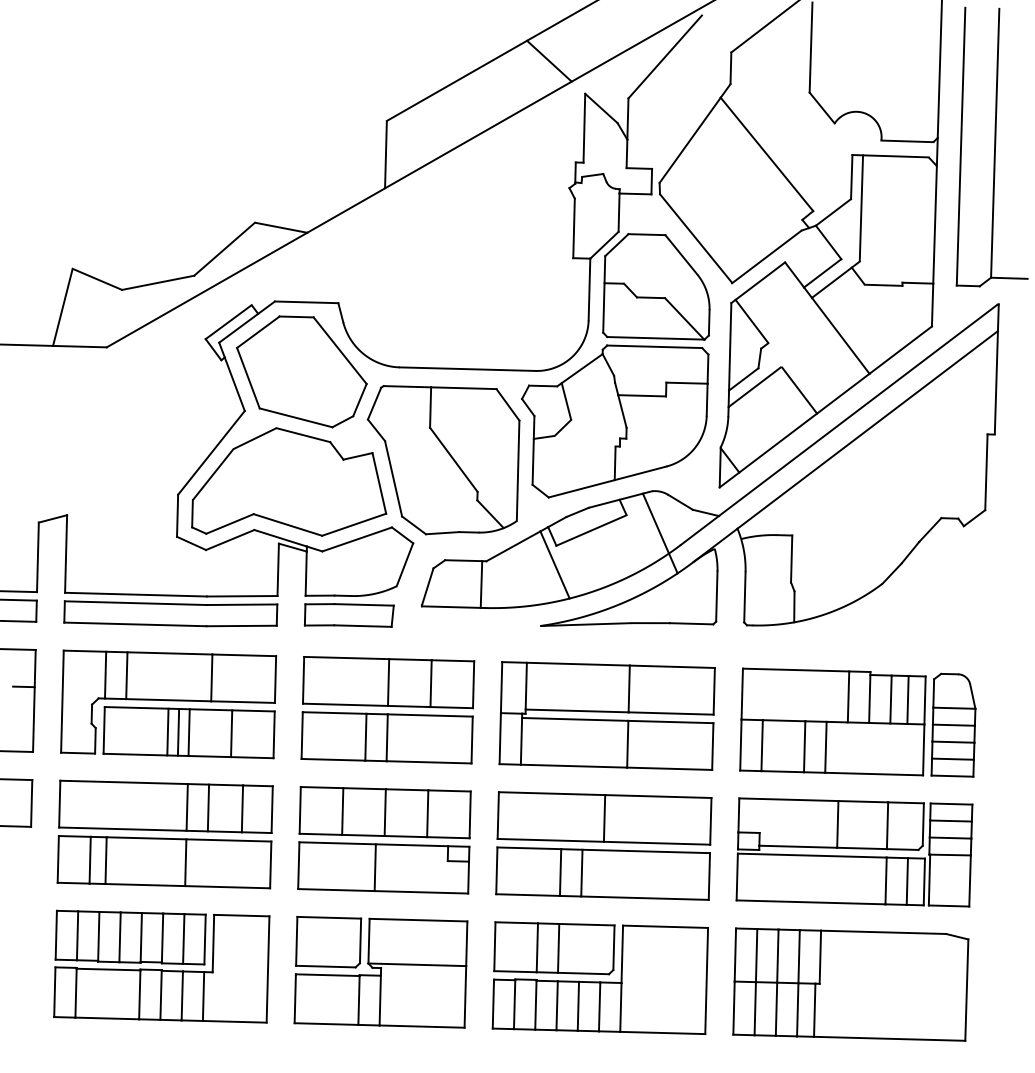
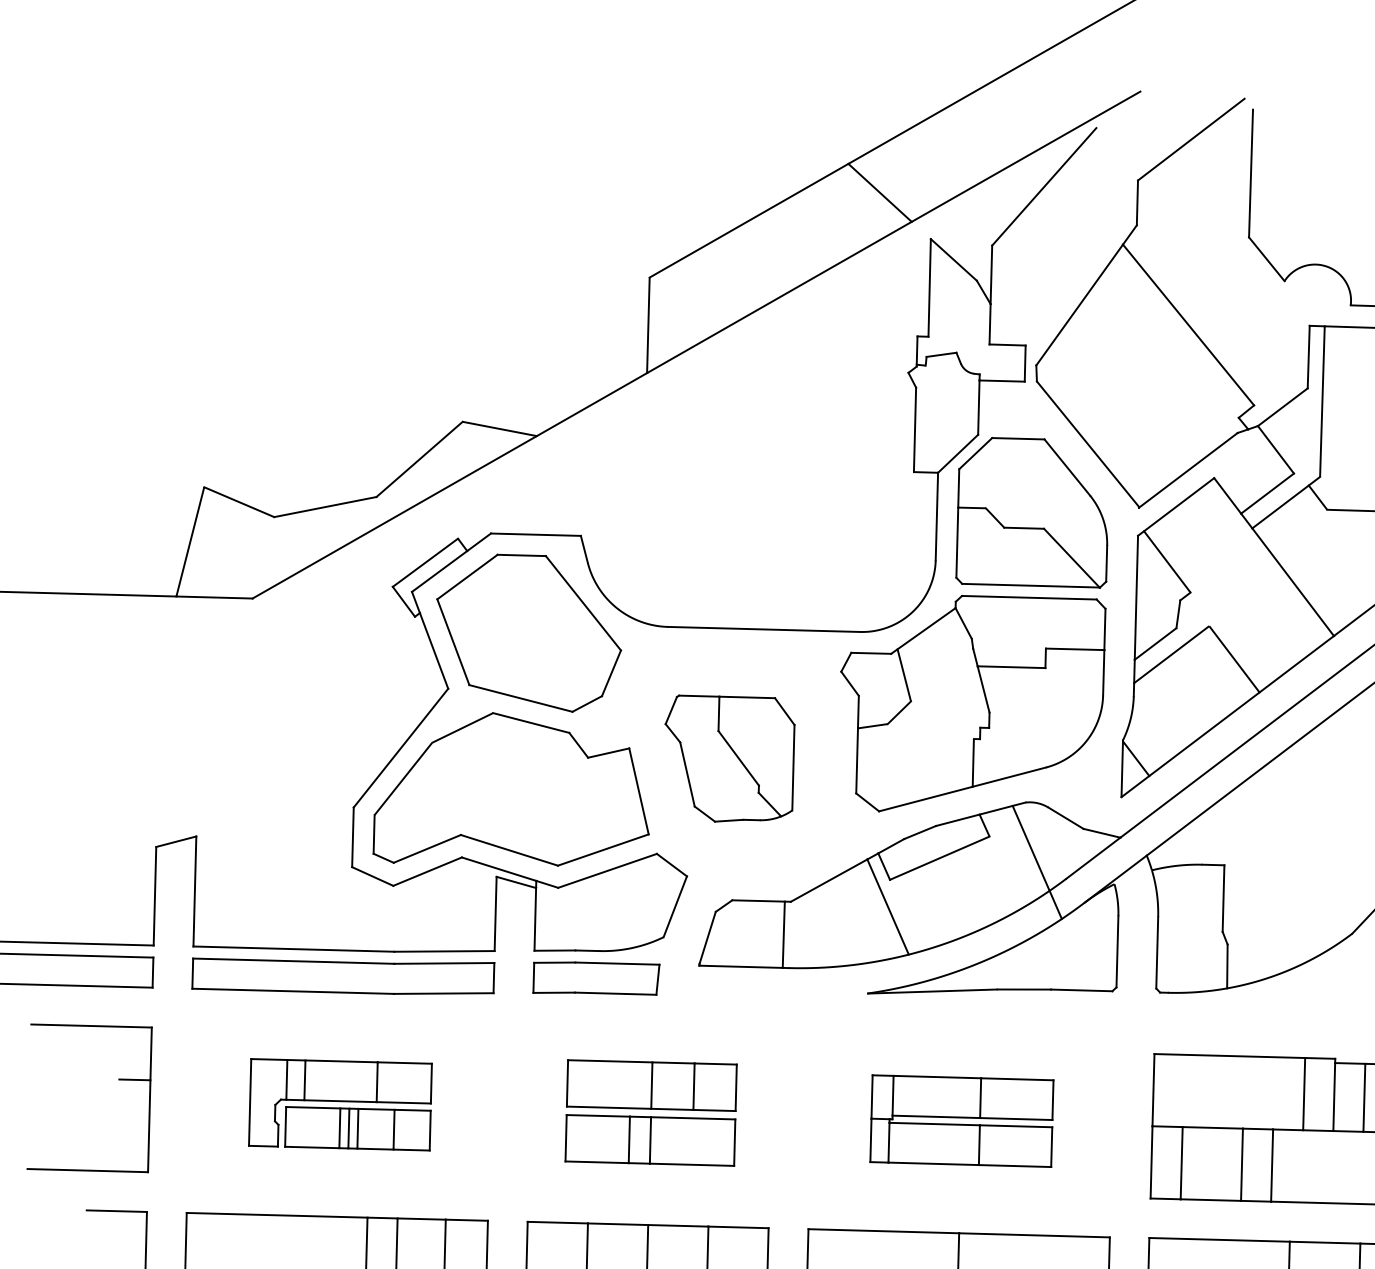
part: (443, 460) -> (729, 758), size x0.6
part: (168, 704) -> (340, 1104), size x0.6
part: (387, 710) -> (650, 1113), size x0.7
part: (606, 715) -> (961, 1120), size x0.6

